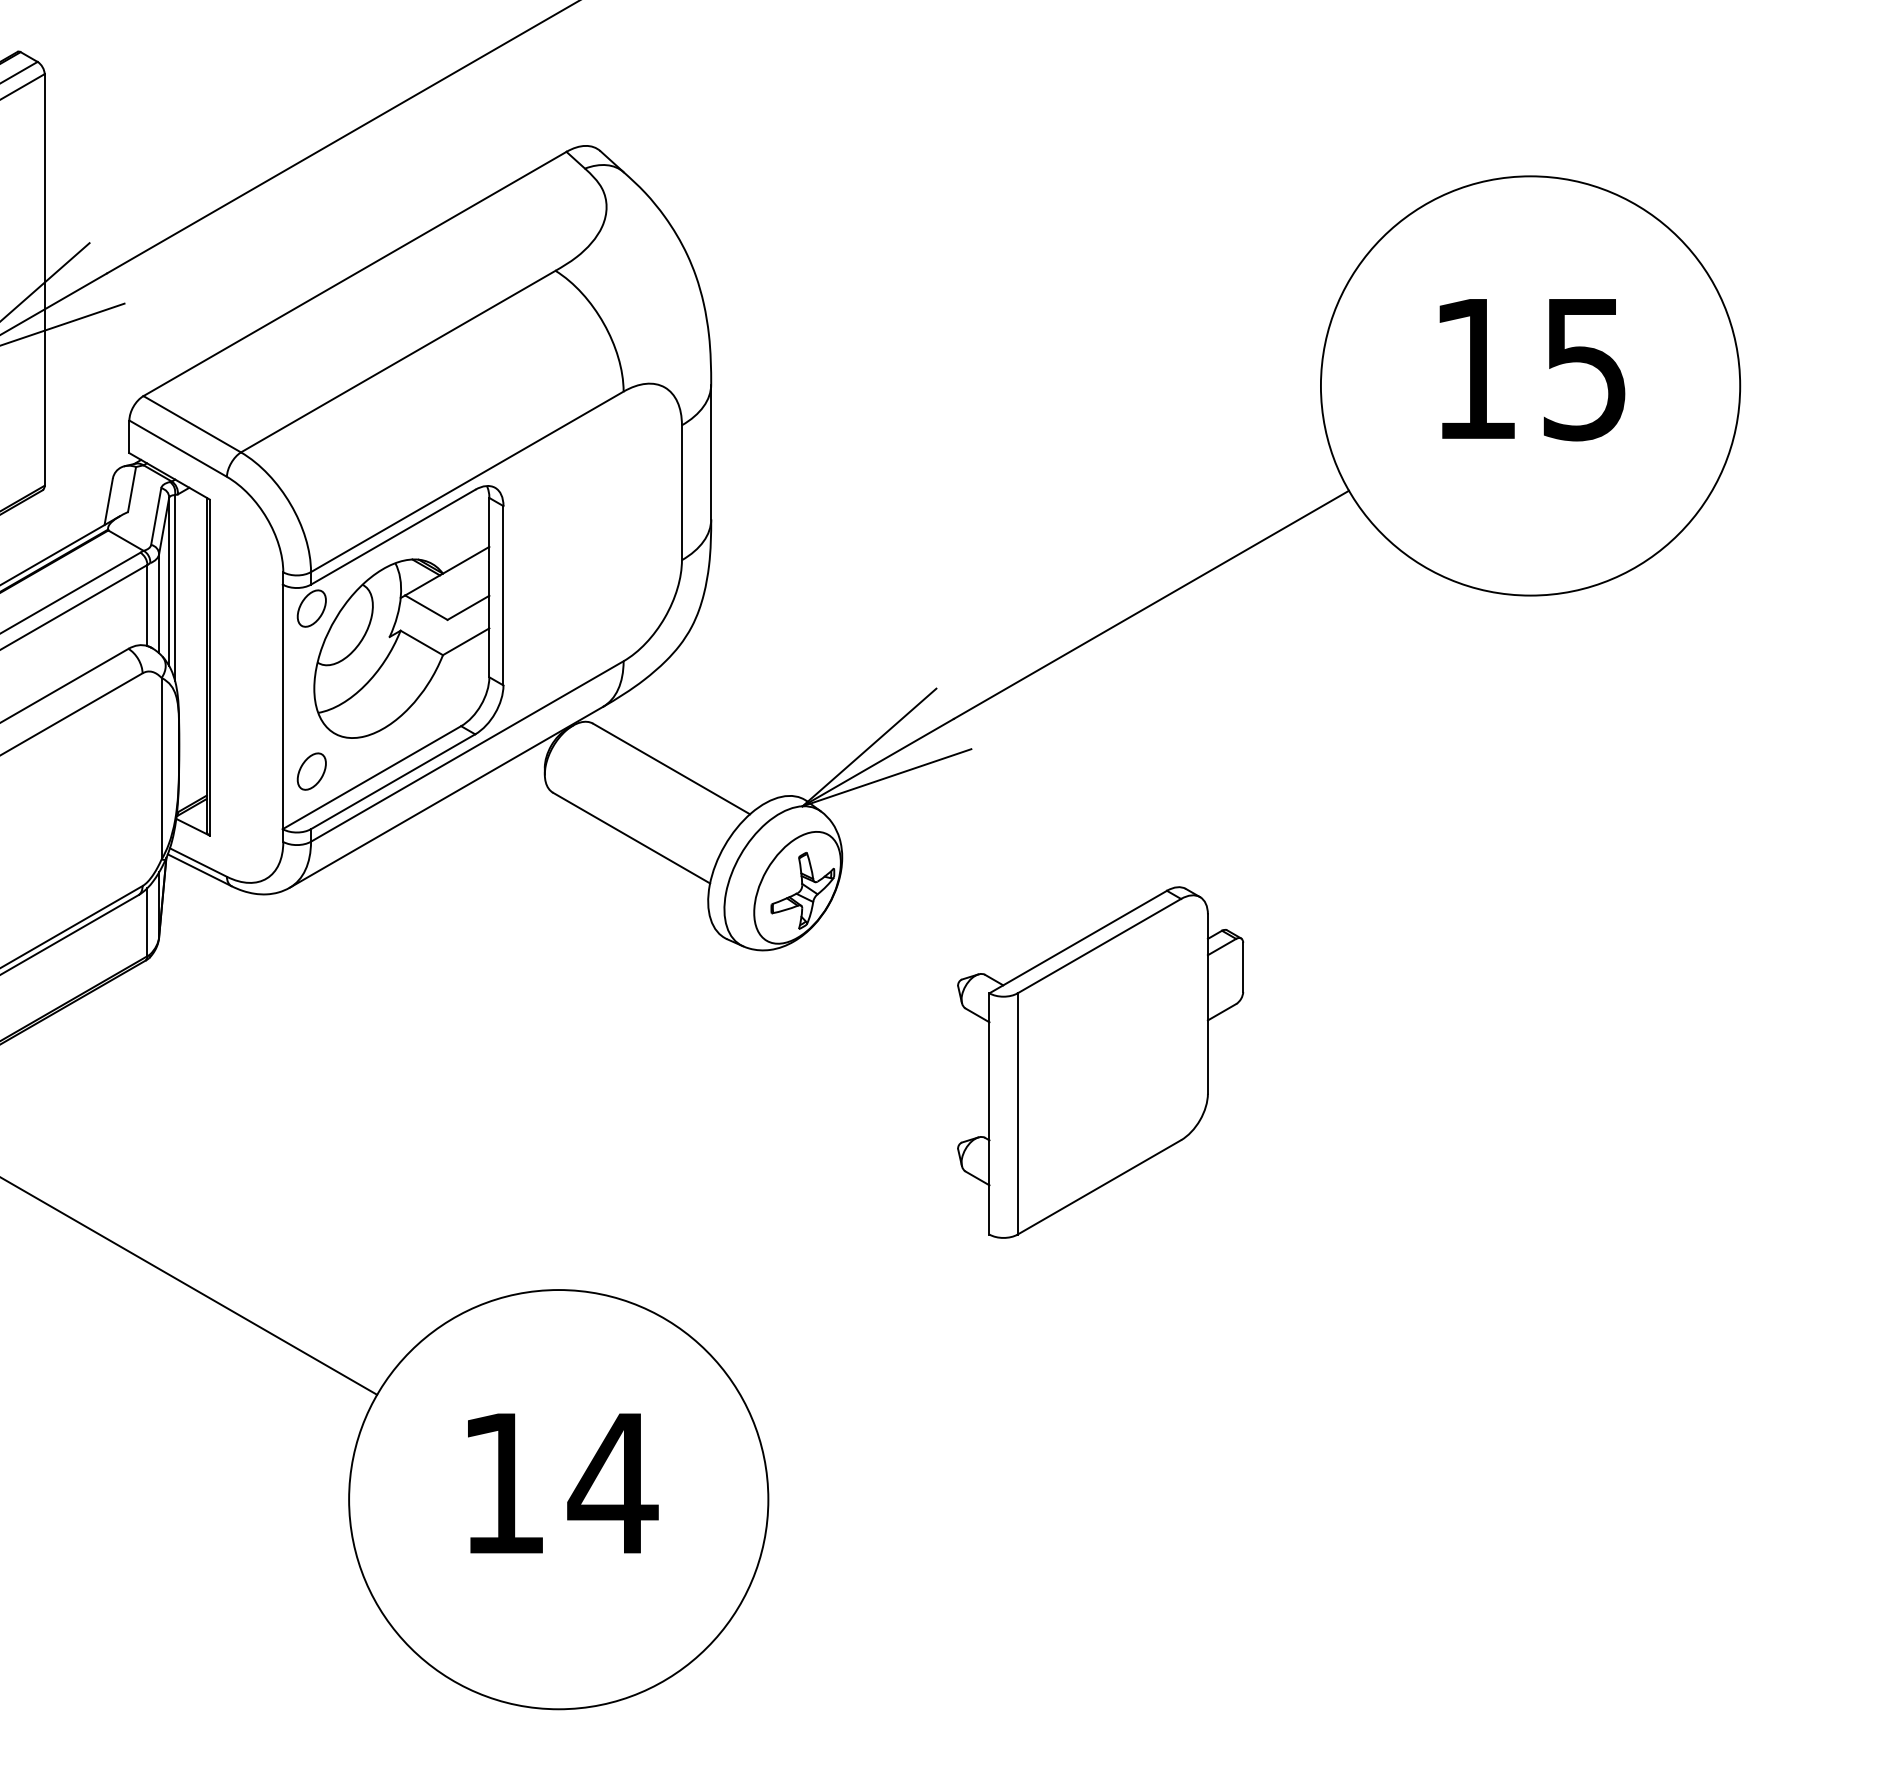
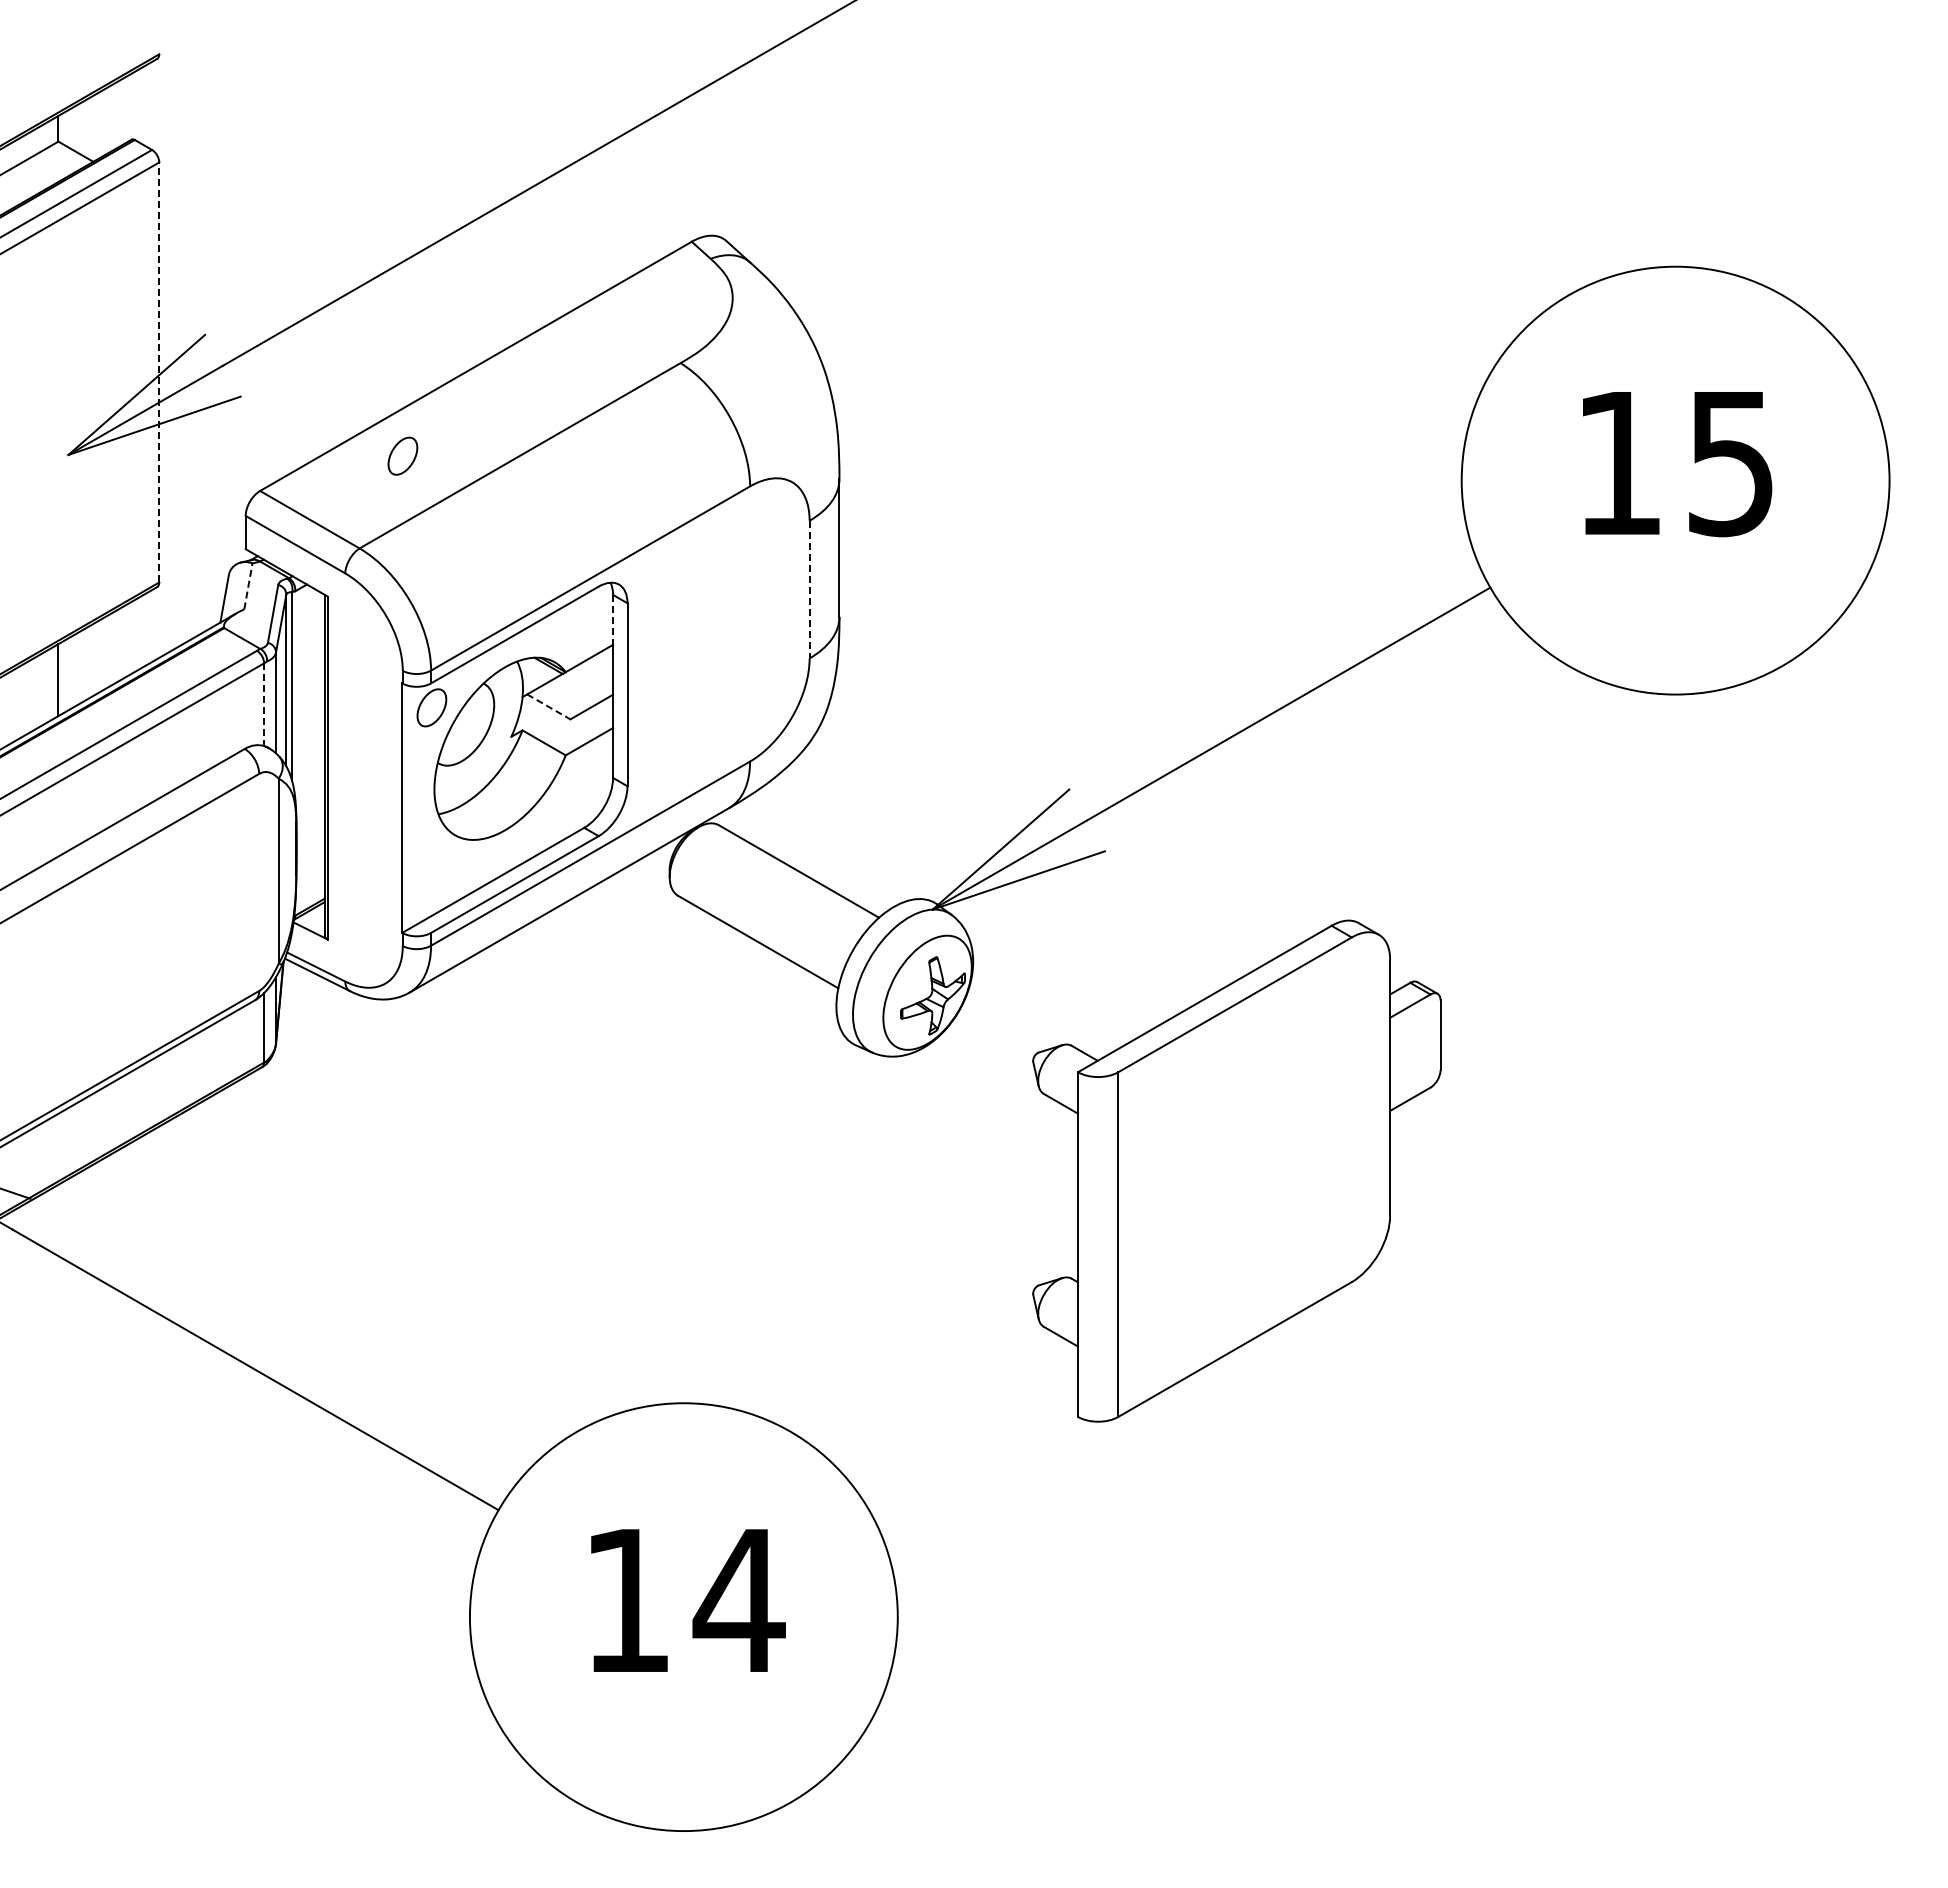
line: (44, 279) -> (159, 371), solid -> dashed
line: (132, 488) -> (248, 585), solid -> dashed
line: (681, 492) -> (809, 589), solid -> dashed
line: (489, 522) -> (613, 619), solid -> dashed
line: (147, 606) -> (264, 705), solid -> dashed
line: (426, 607) -> (548, 706), solid -> dashed
part: (311, 770) -> (402, 455), moved
part: (1100, 1061) -> (1236, 1170), size x1.4

